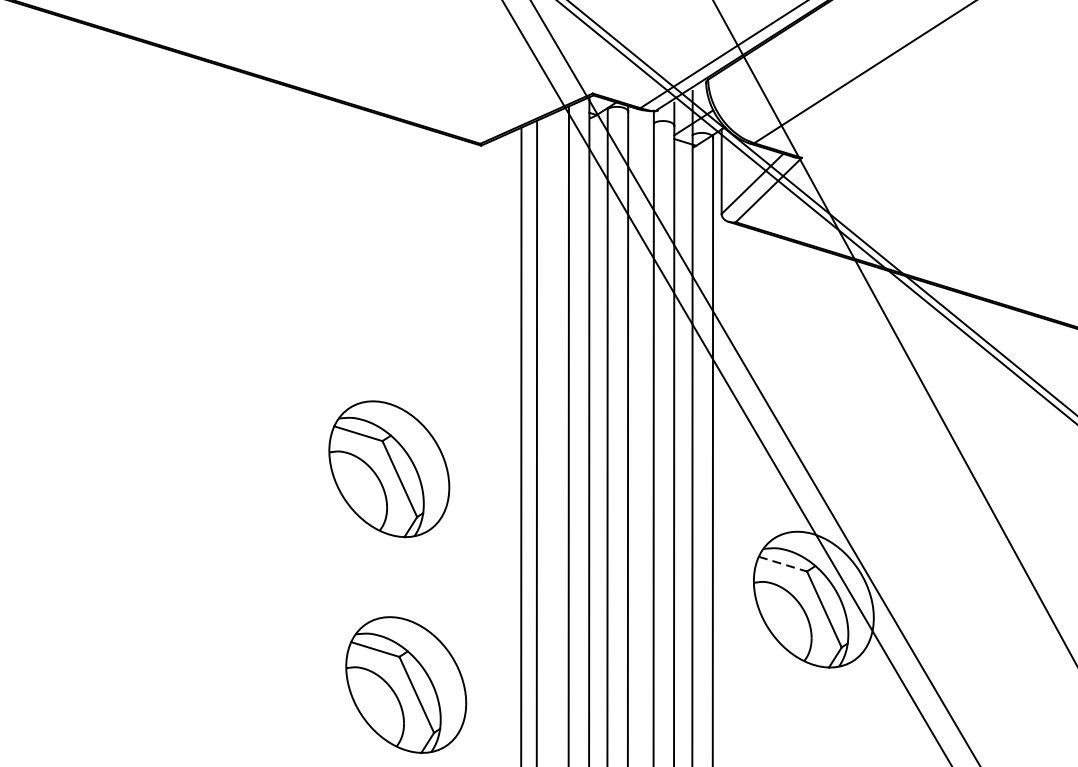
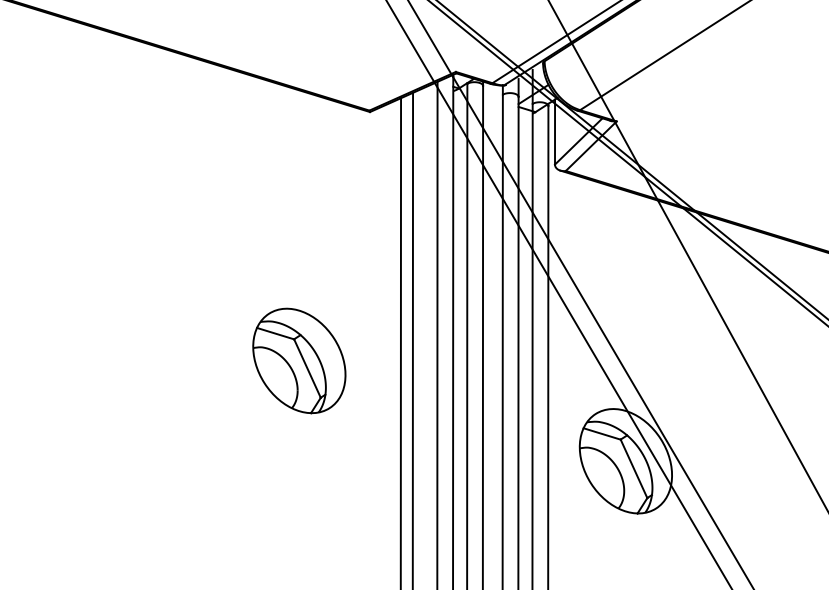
line: (783, 564) -> (602, 434), dashed -> solid
part: (406, 684) -> (312, 526), removed

